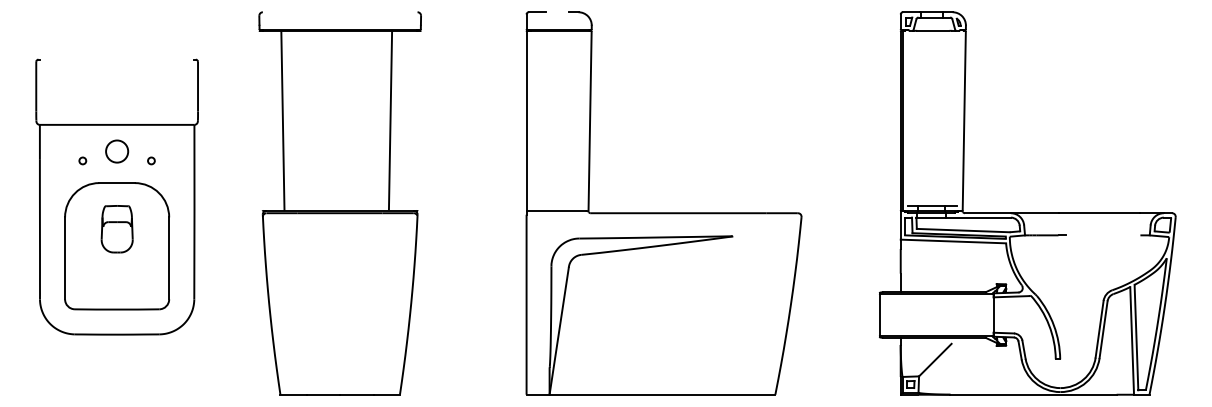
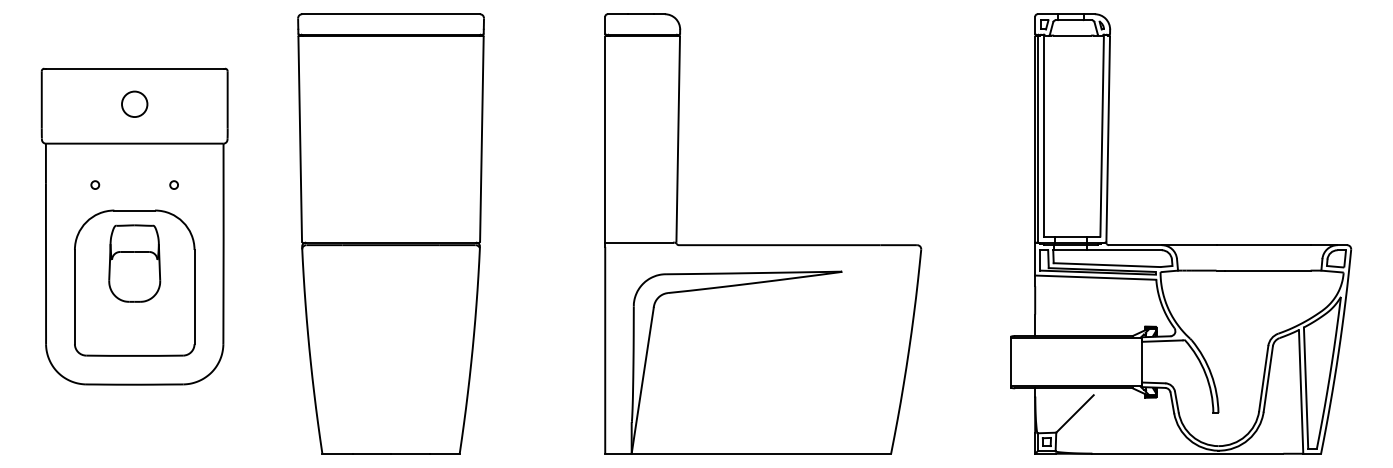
line: (339, 12) -> (390, 14), added
line: (557, 12) -> (640, 14), added
line: (116, 59) -> (134, 68), added
line: (907, 117) -> (1043, 135), added
line: (958, 117) -> (1101, 135), added
line: (390, 119) -> (481, 138), moved
line: (283, 120) -> (300, 138), moved
circle: (116, 150) -> (134, 103), moved
part: (116, 229) -> (134, 263), size x1.43
line: (1102, 235) -> (1267, 270), added

